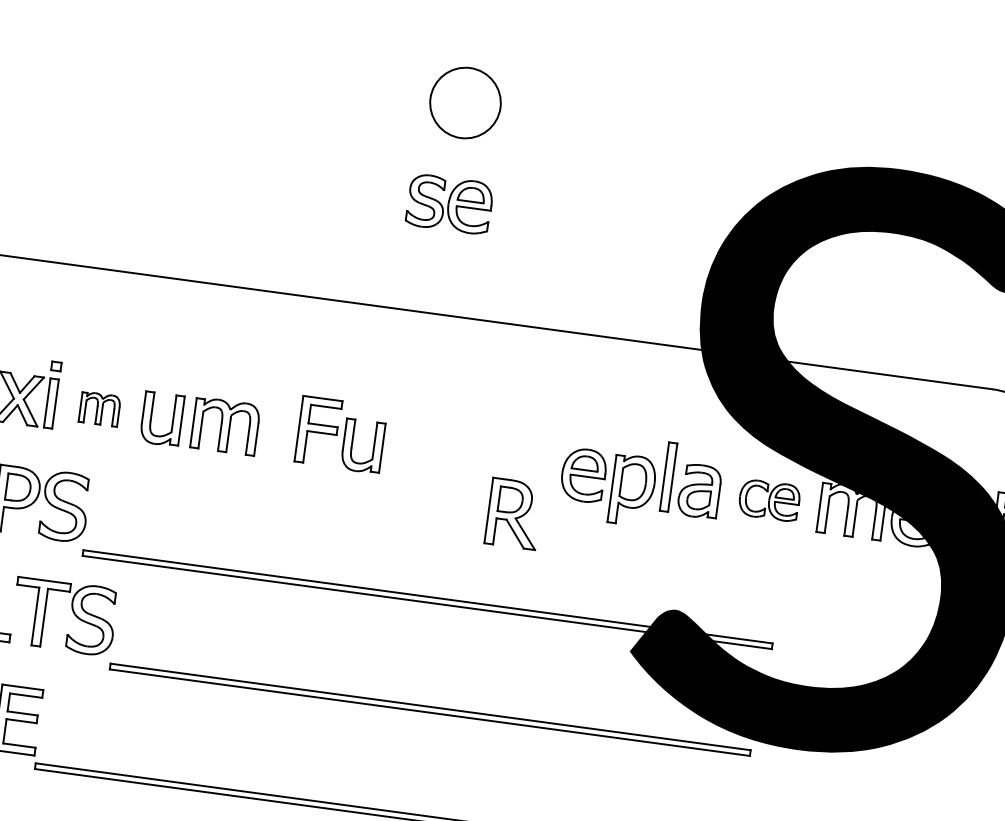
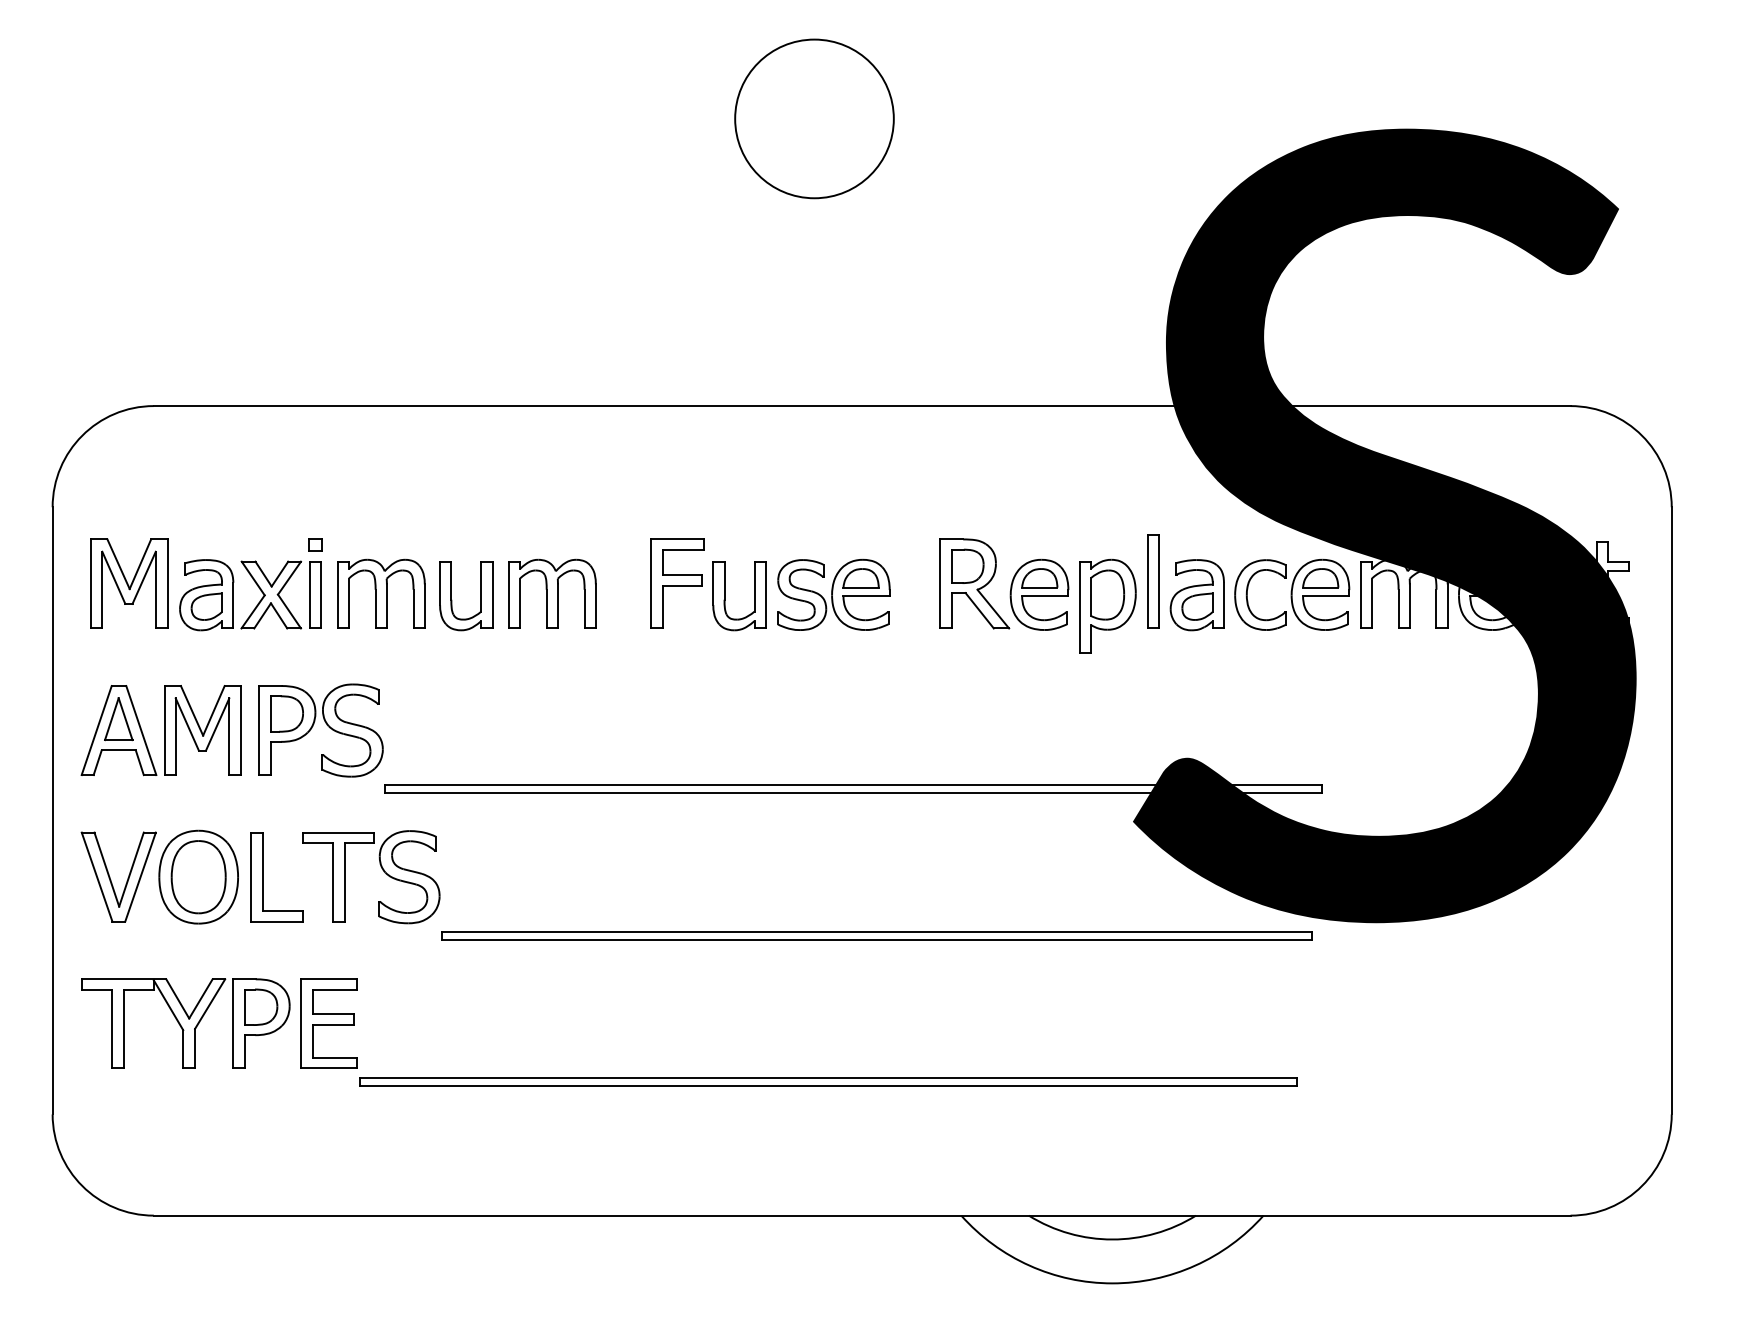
circle: (465, 102) -> (814, 118), size x1.67
part: (449, 203) -> (833, 594), moved
part: (99, 408) -> (381, 593), size x1.67
part: (769, 500) -> (1292, 594), size x1.43
part: (514, 513) -> (974, 583), moved

